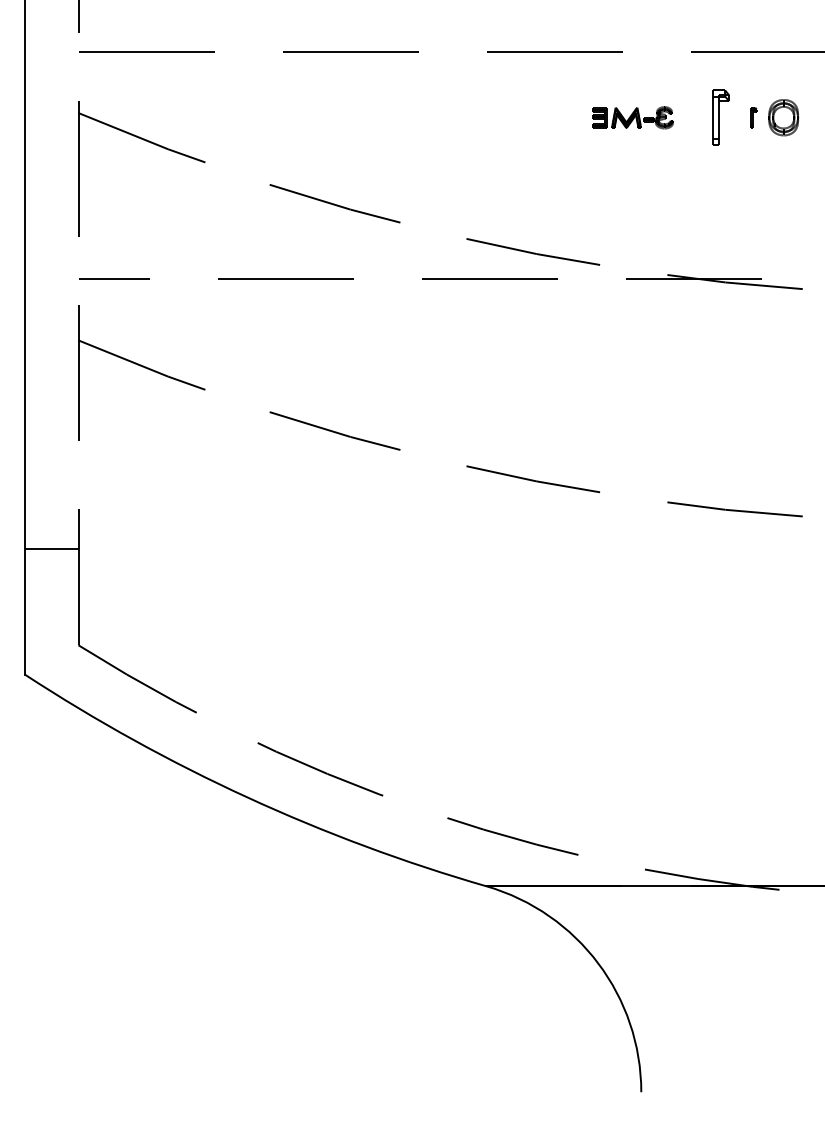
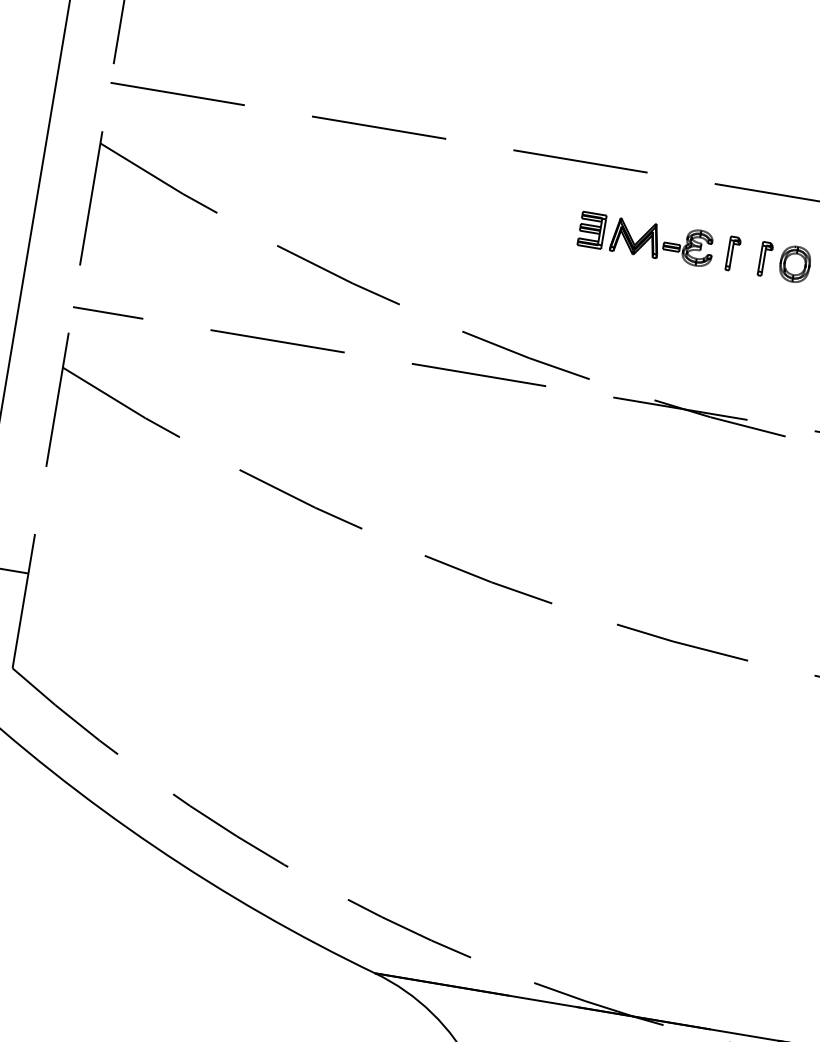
part: (632, 117) -> (646, 239), size x1.67
part: (720, 117) -> (732, 253), size x0.62
part: (753, 117) -> (765, 259), size x1.67

